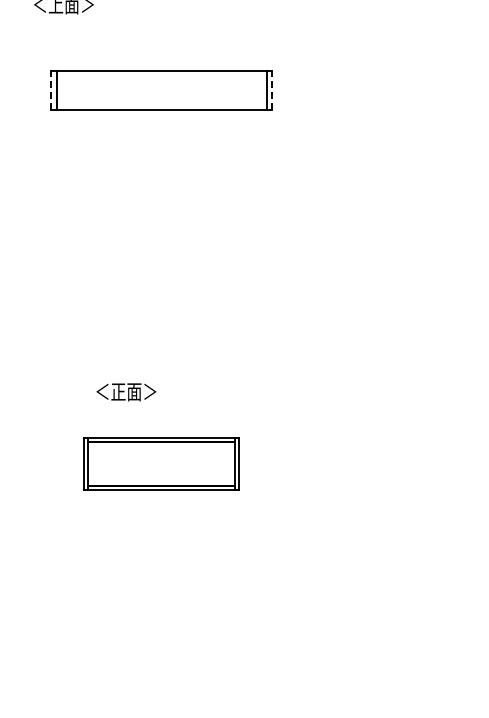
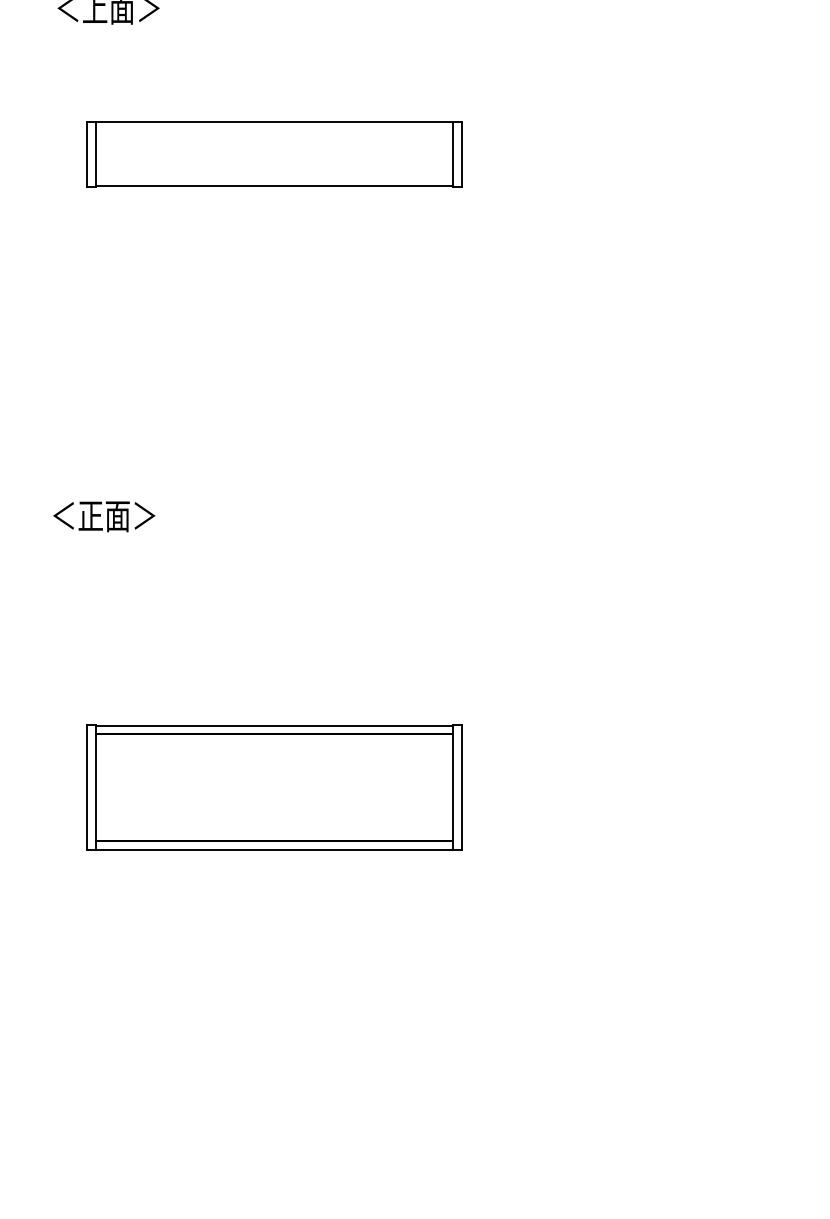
line: (51, 90) -> (87, 153), dashed -> solid
line: (272, 90) -> (462, 153), dashed -> solid
text: (126, 392) -> (104, 516), moved
part: (161, 463) -> (274, 786), size x1.43

